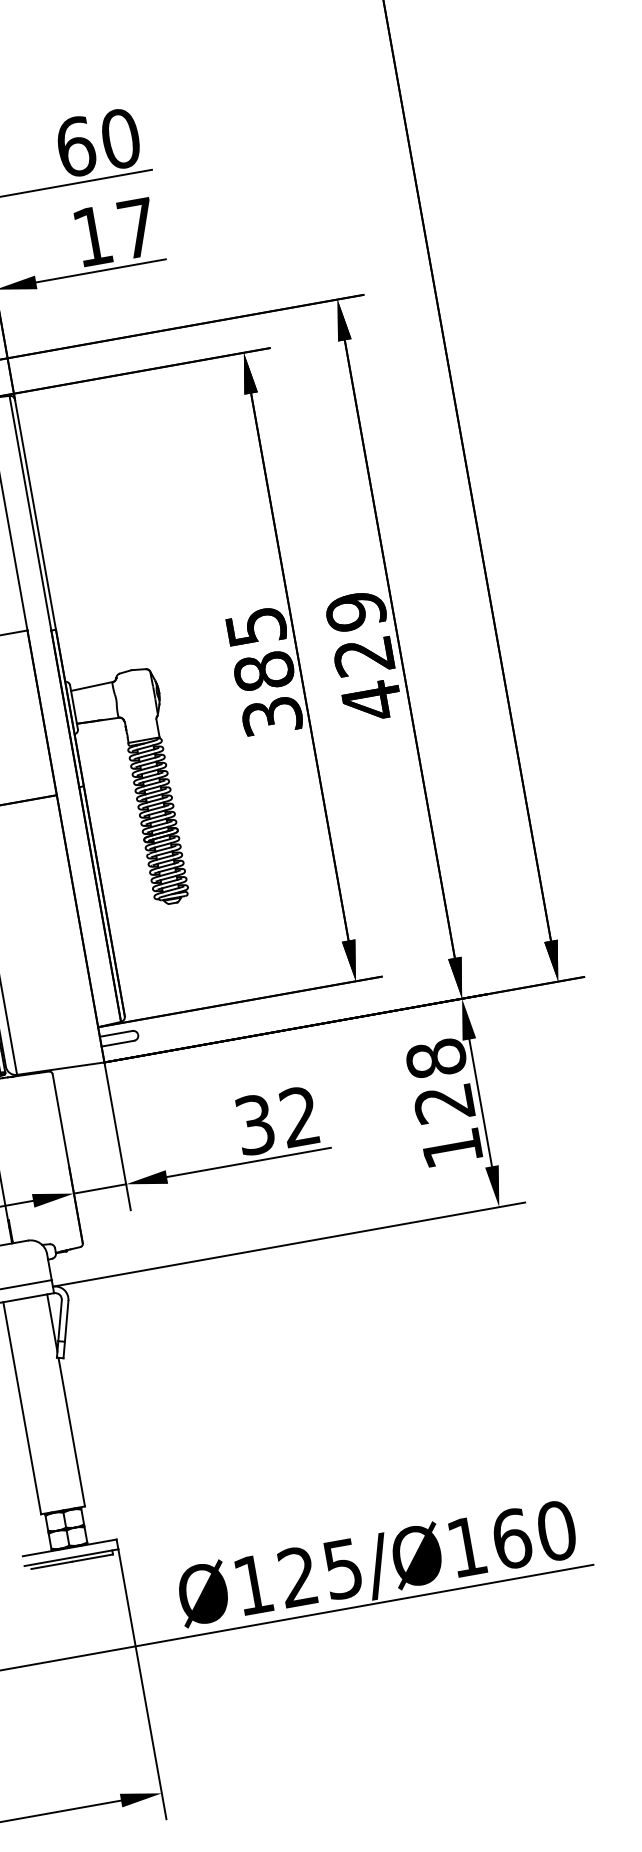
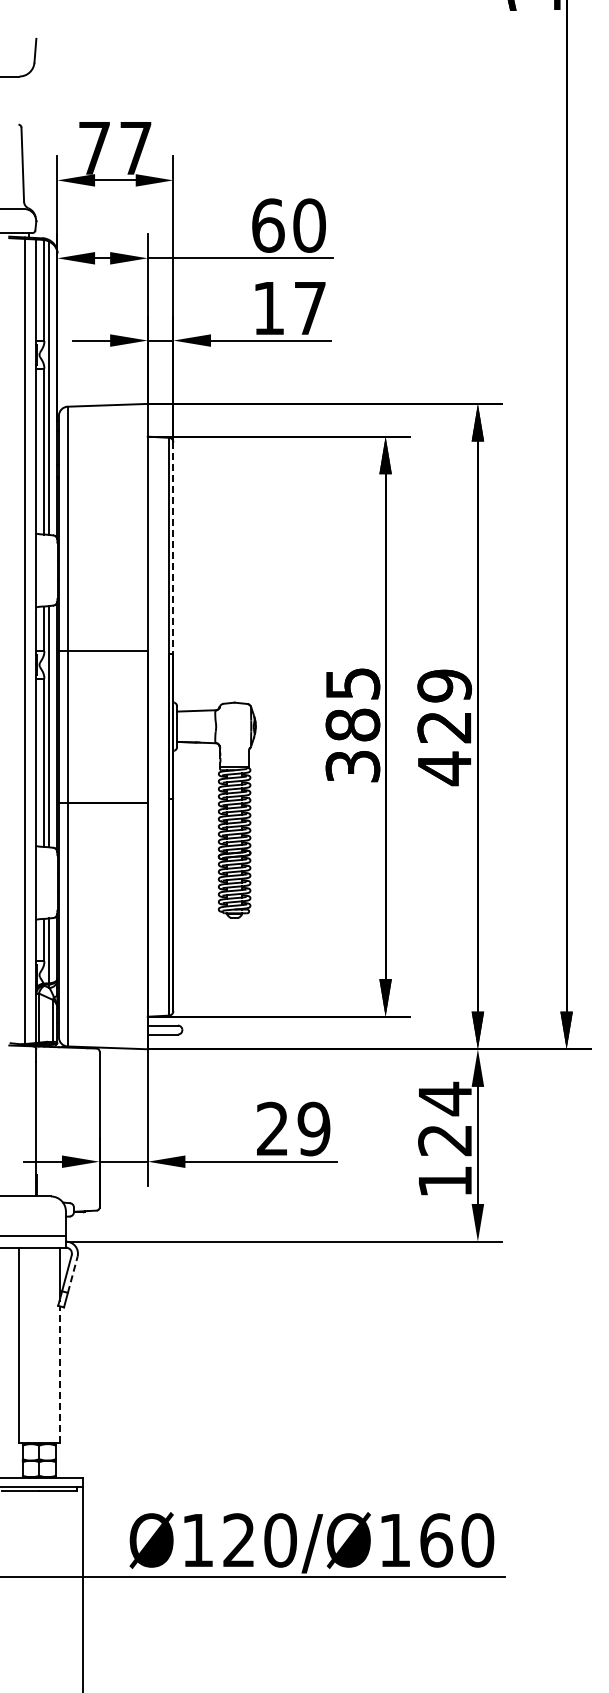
line: (35, 514) -> (173, 548), solid -> dashed
text: (436, 1058) -> (445, 1098), 128 -> 124
text: (277, 1120) -> (293, 1128), 32 -> 29
line: (66, 1321) -> (72, 1274), solid -> dashed
line: (71, 1431) -> (59, 1374), solid -> dashed
text: (343, 1569) -> (280, 1540), Ø125/Ø160 -> Ø120/Ø160

